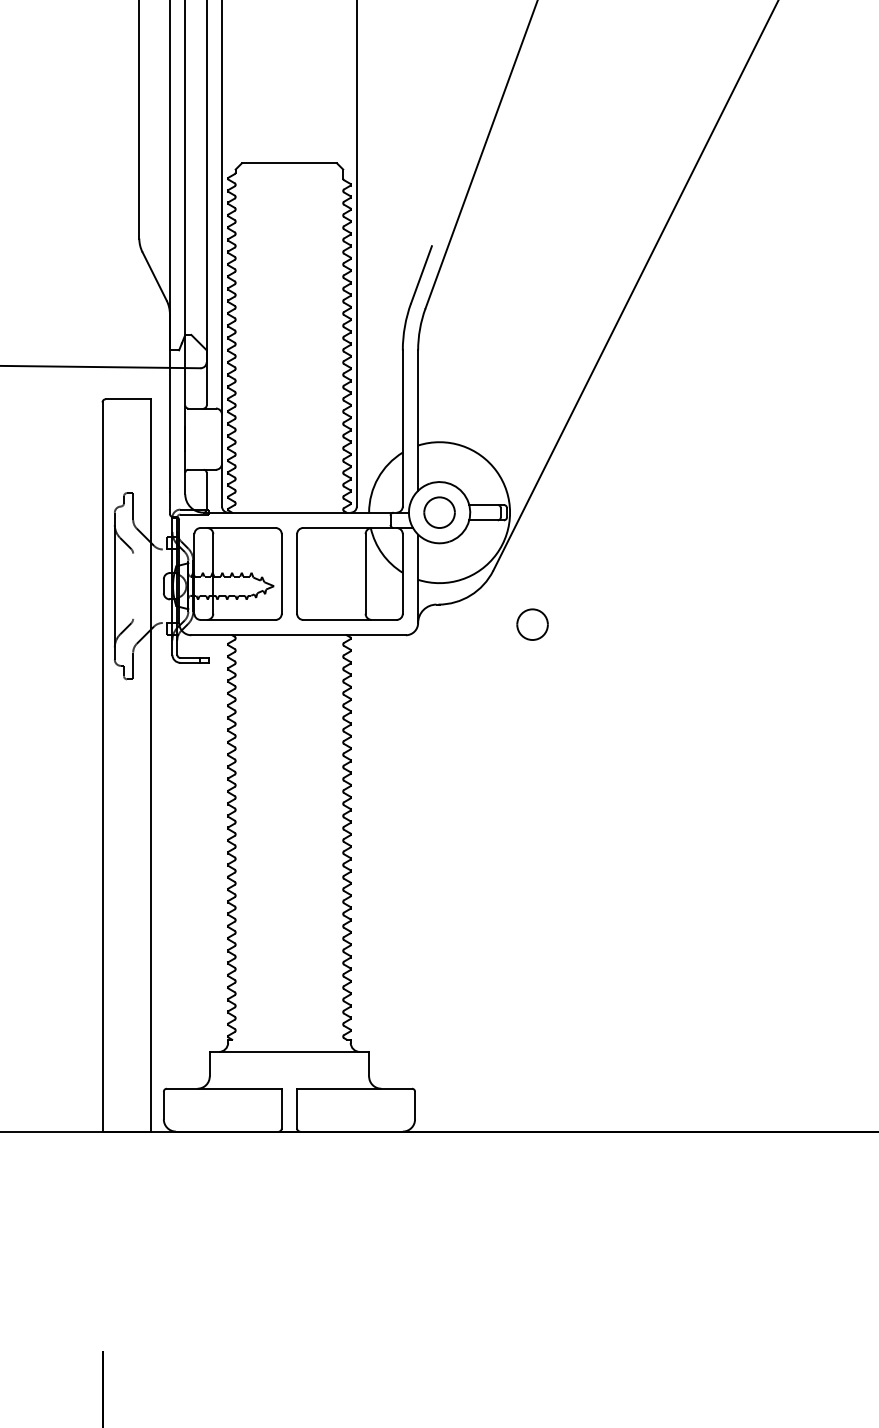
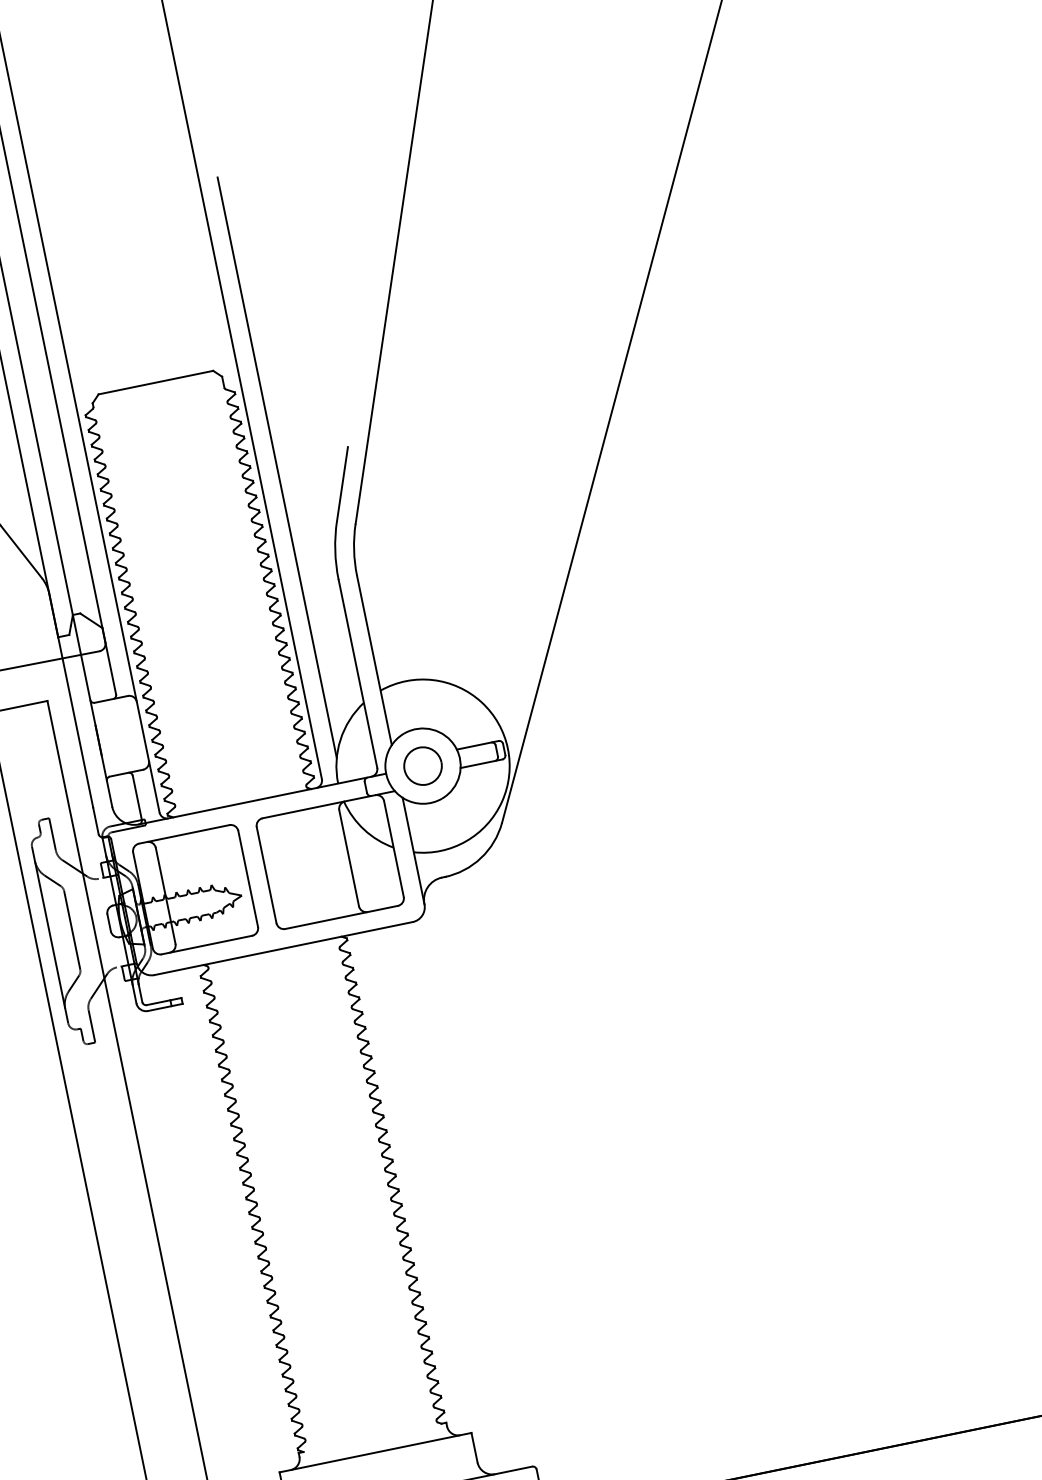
line: (372, 251) -> (277, 468), added
line: (133, 585) -> (72, 929), added
part: (532, 624) -> (562, 877), removed

